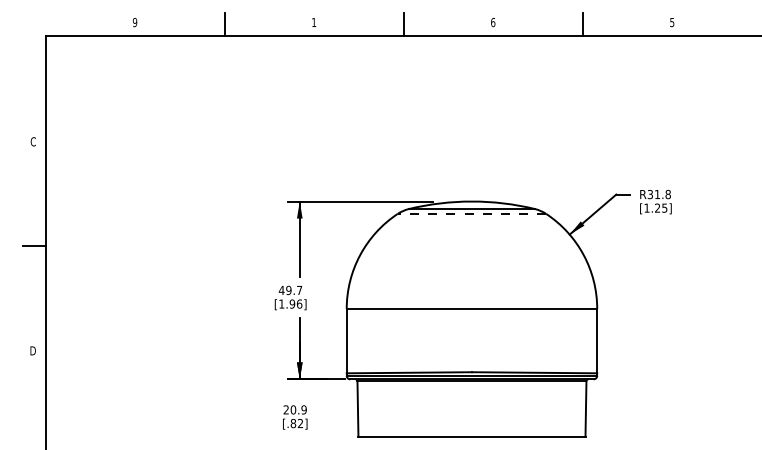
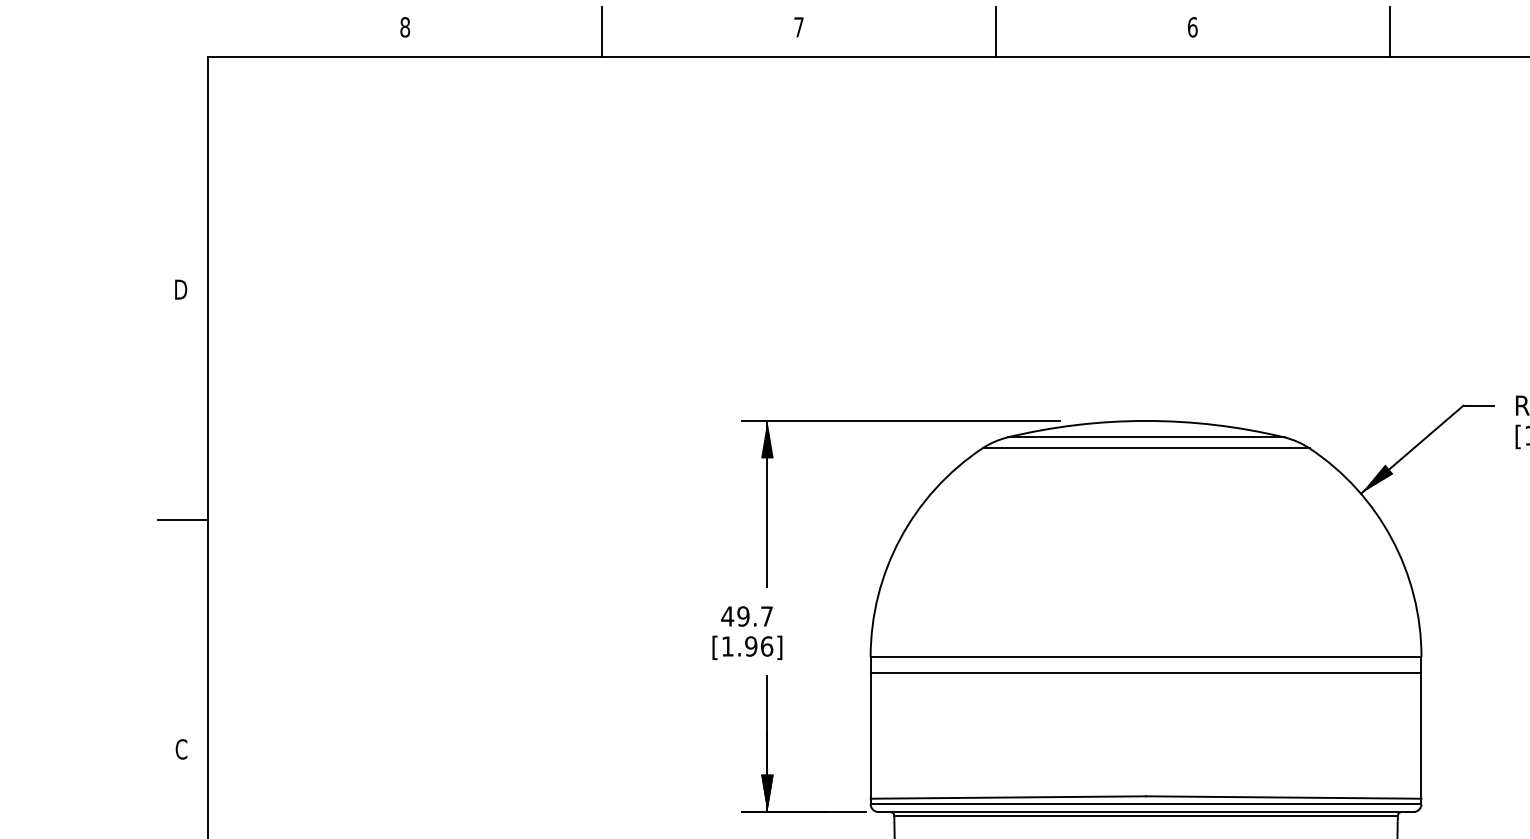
text: (134, 22) -> (403, 27), 9 -> 8
text: (314, 22) -> (799, 27), 1 -> 7
text: (32, 141) -> (179, 288), C -> D
line: (471, 214) -> (1145, 449), dashed -> solid
line: (471, 316) -> (1145, 673), added
text: (32, 350) -> (179, 748), D -> C

